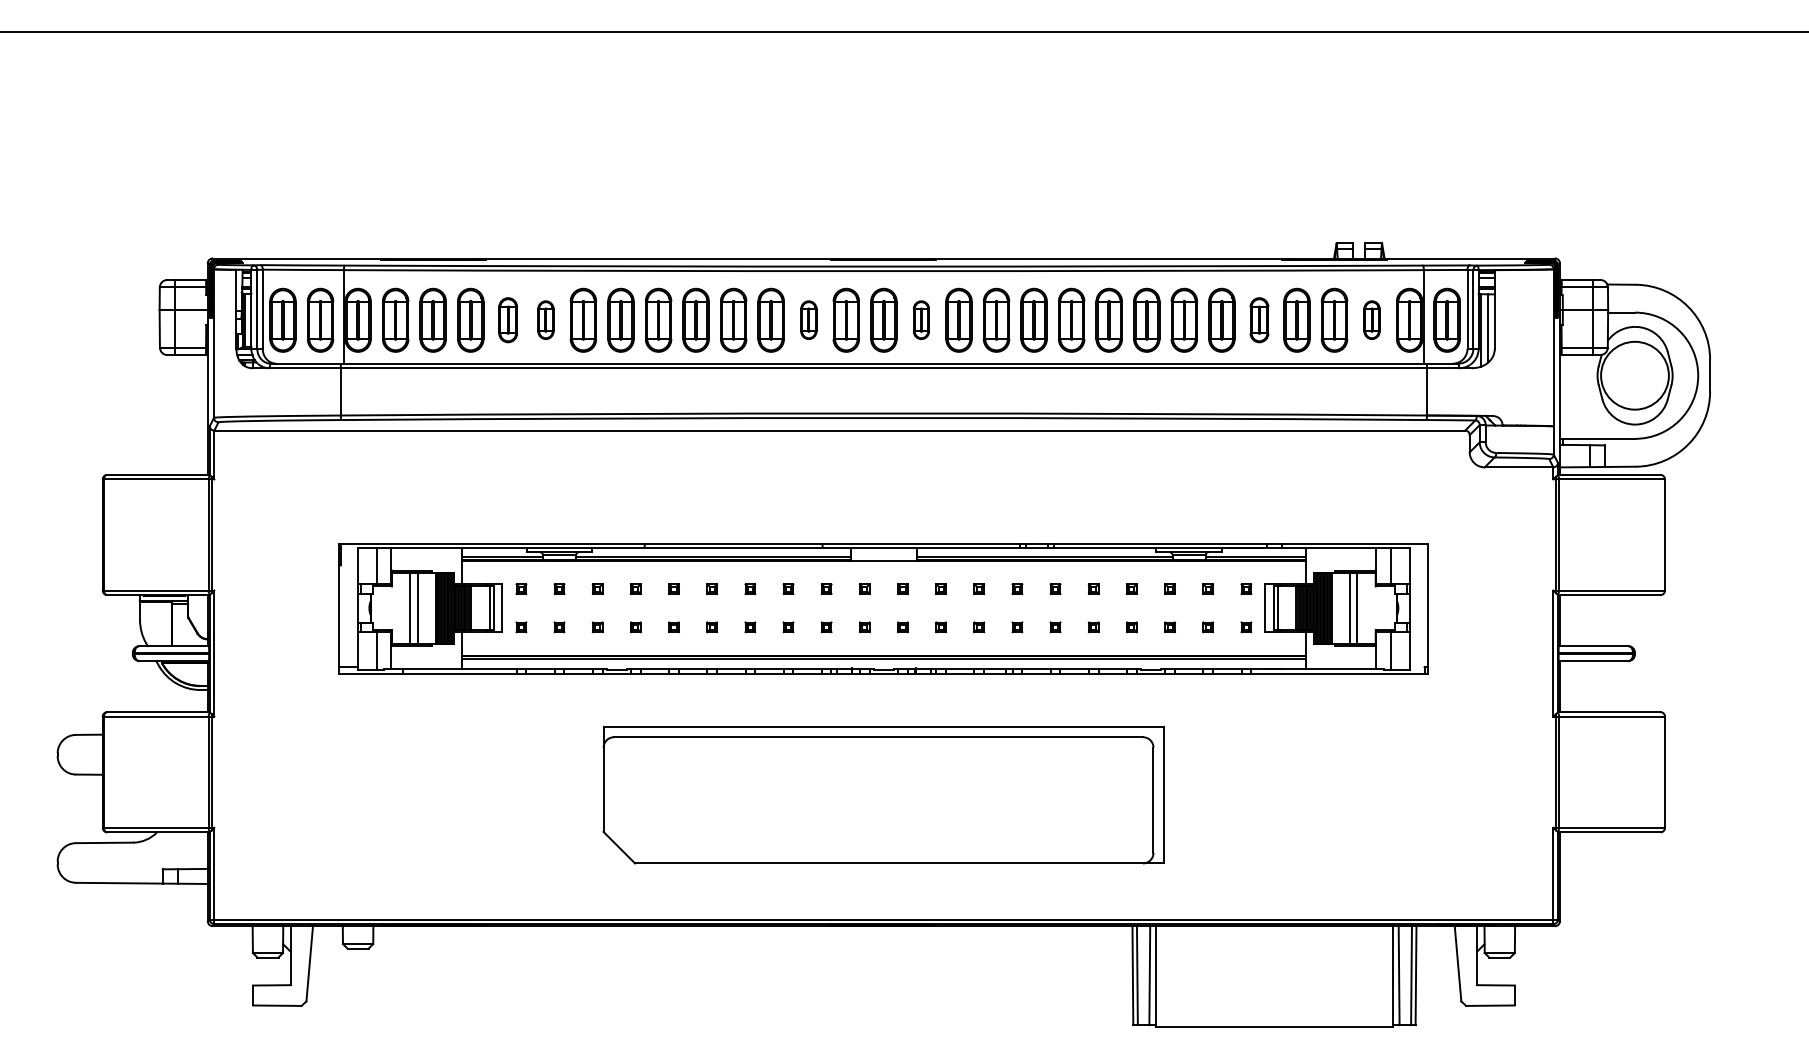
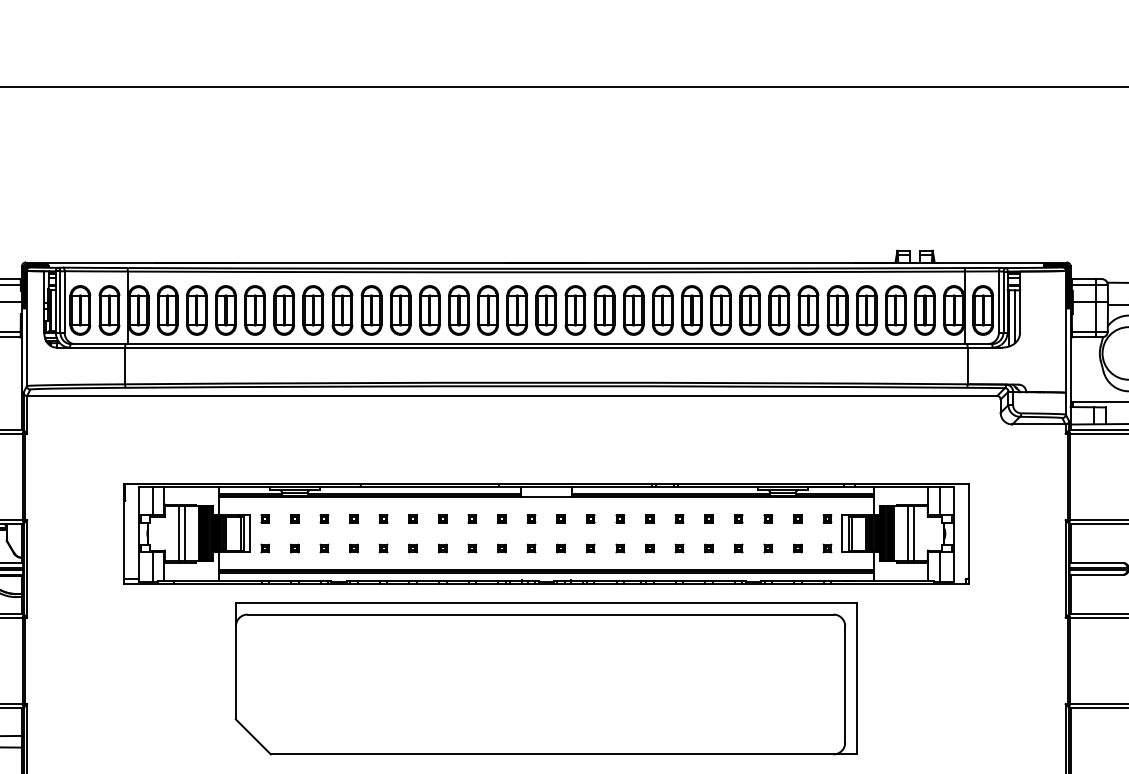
part: (507, 319) -> (254, 309), size x1.43
part: (545, 319) -> (283, 309), size x1.67
part: (808, 319) -> (487, 309), size x1.67
part: (921, 319) -> (575, 309), size x1.67
part: (1259, 319) -> (837, 309), size x1.43
part: (1371, 319) -> (924, 309), size x1.67
part: (883, 794) -> (546, 678), size x1.43

